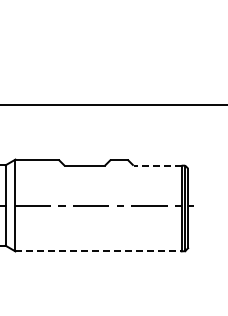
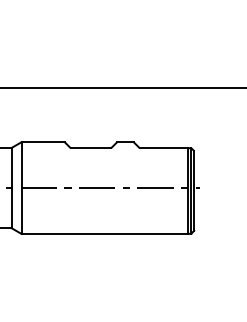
line: (157, 165) -> (163, 148), dashed -> solid
line: (99, 250) -> (105, 233), dashed -> solid

